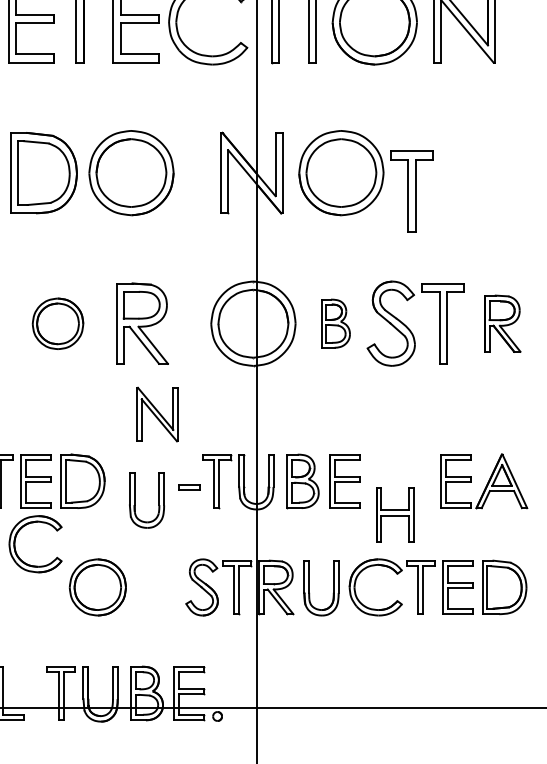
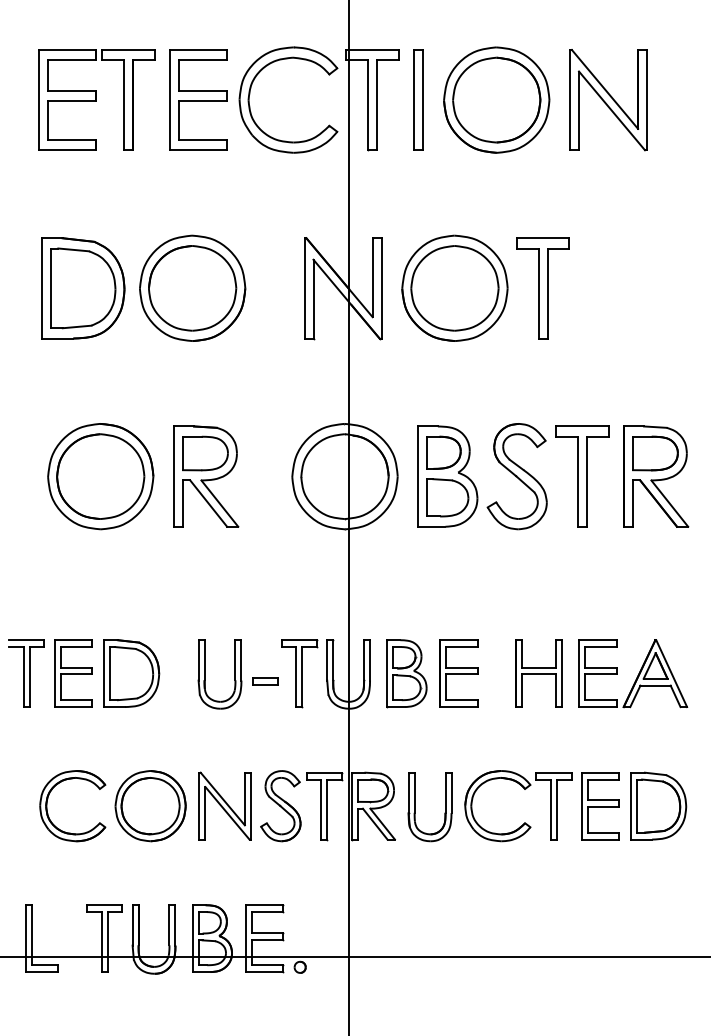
part: (411, 191) -> (542, 288), moved
part: (57, 323) -> (100, 476), size x1.67
part: (335, 323) -> (447, 476), size x1.67
part: (502, 323) -> (656, 476), size x1.43
part: (156, 414) -> (224, 805), moved
part: (135, 500) -> (205, 674), moved
part: (394, 514) -> (538, 673), moved
part: (16, 538) -> (48, 799), moved

